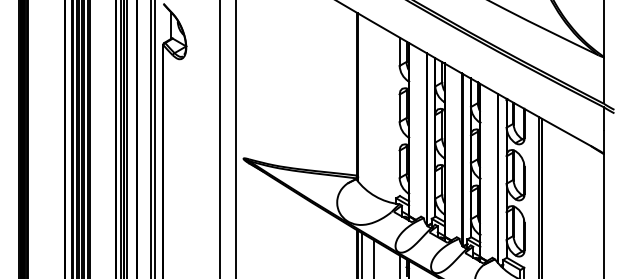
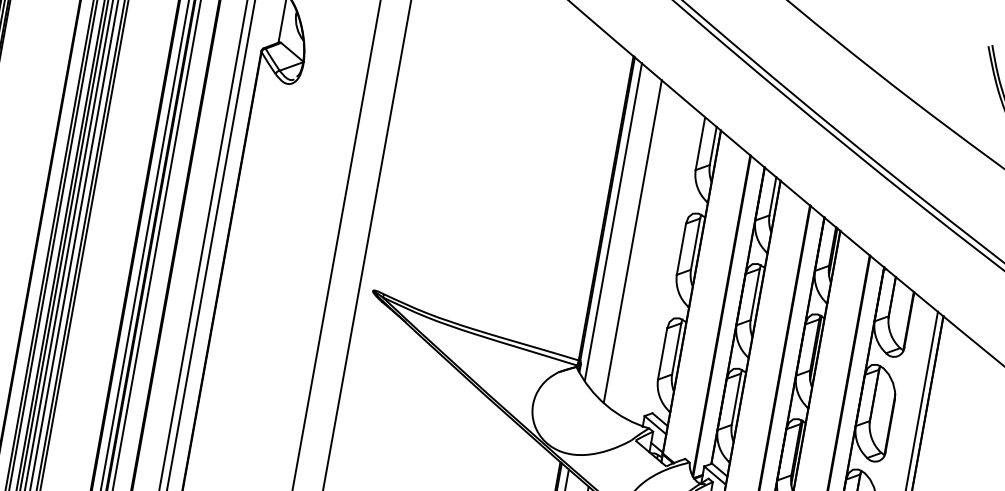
line: (361, 100) -> (612, 221), added
line: (373, 108) -> (632, 240), added

